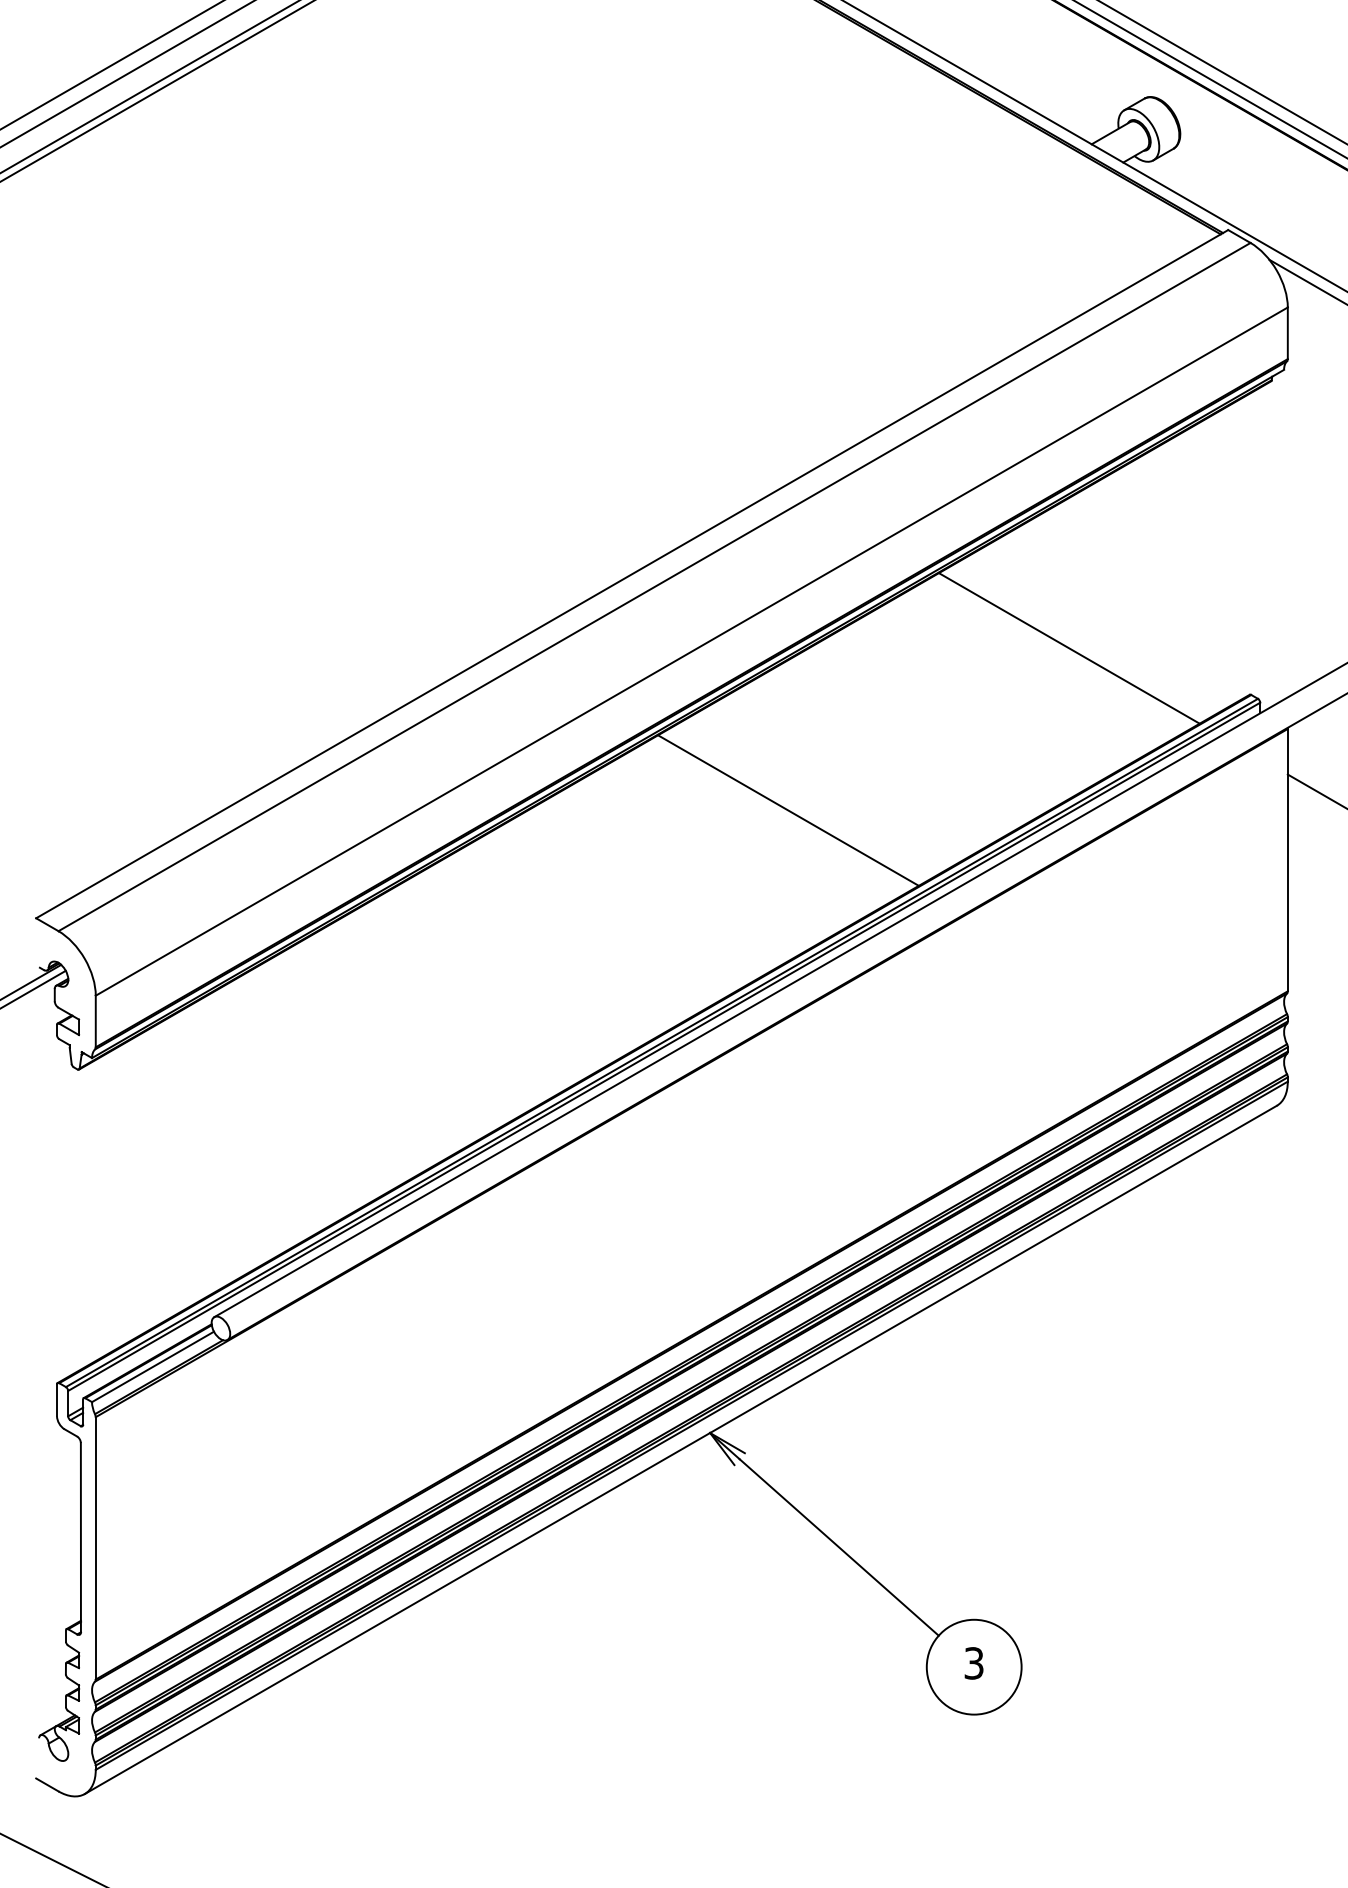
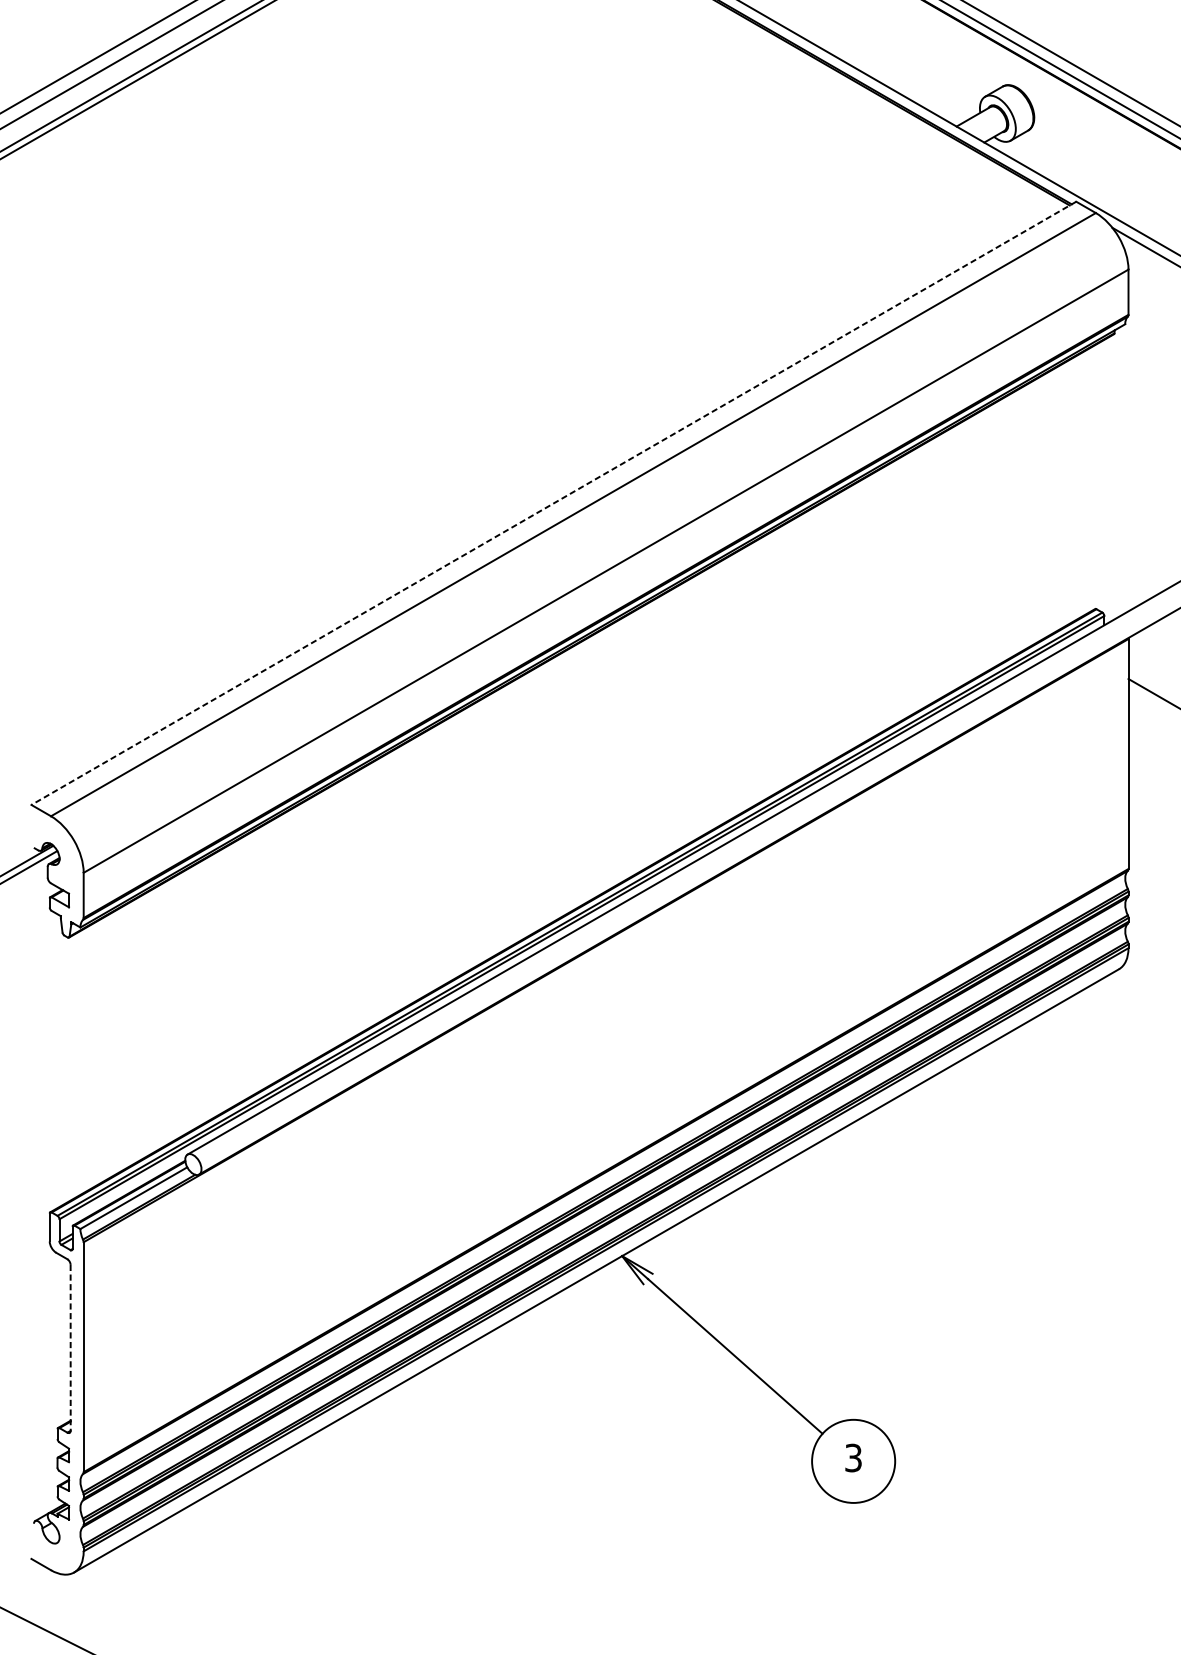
line: (631, 574) -> (553, 503), solid -> dashed
line: (1068, 648) -> (936, 568), removed
line: (788, 810) -> (690, 710), removed
line: (80, 1537) -> (70, 1347), solid -> dashed

